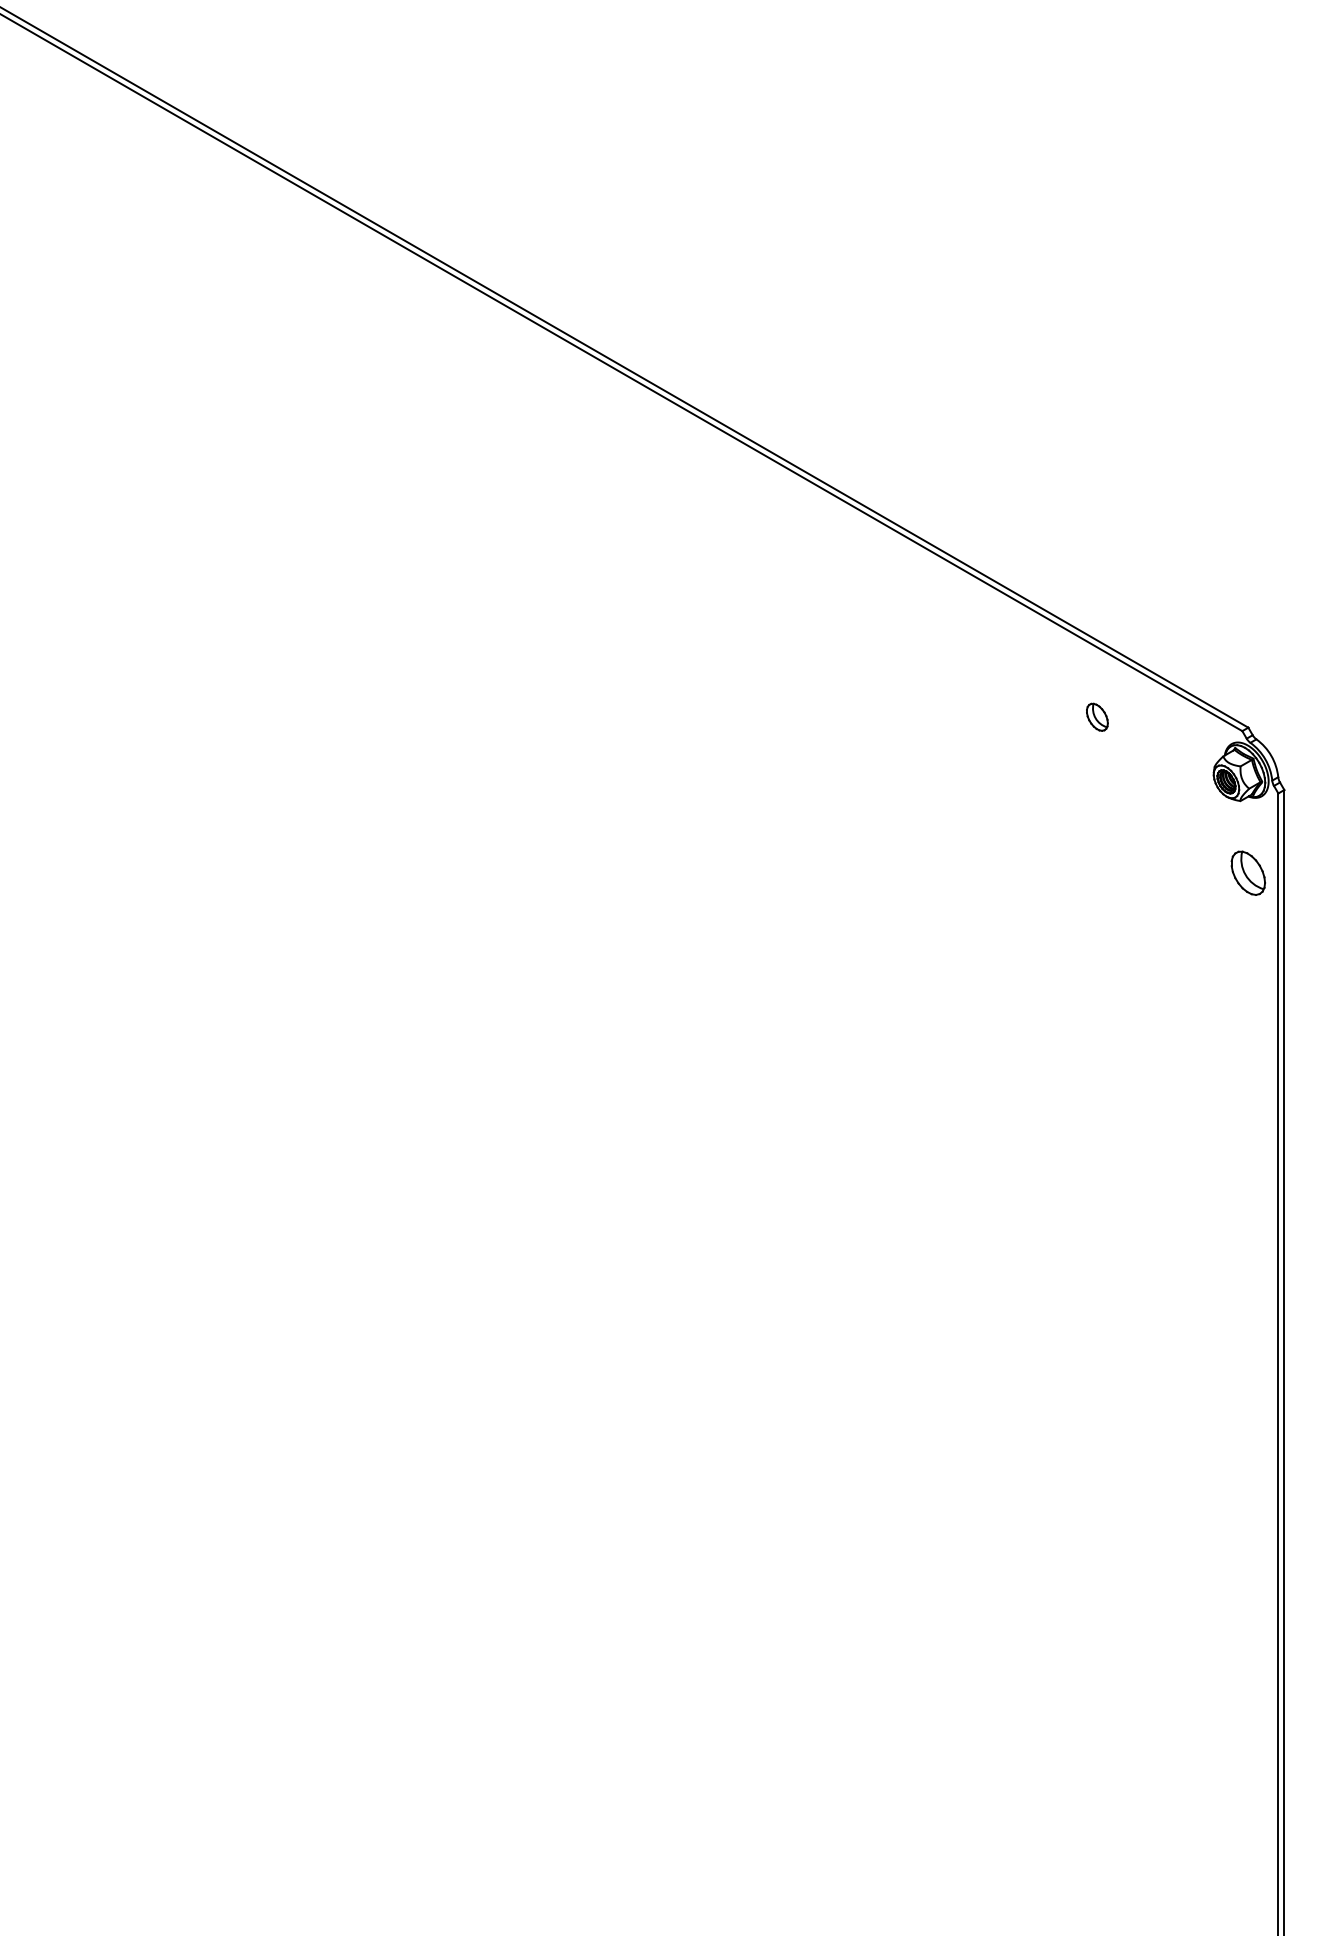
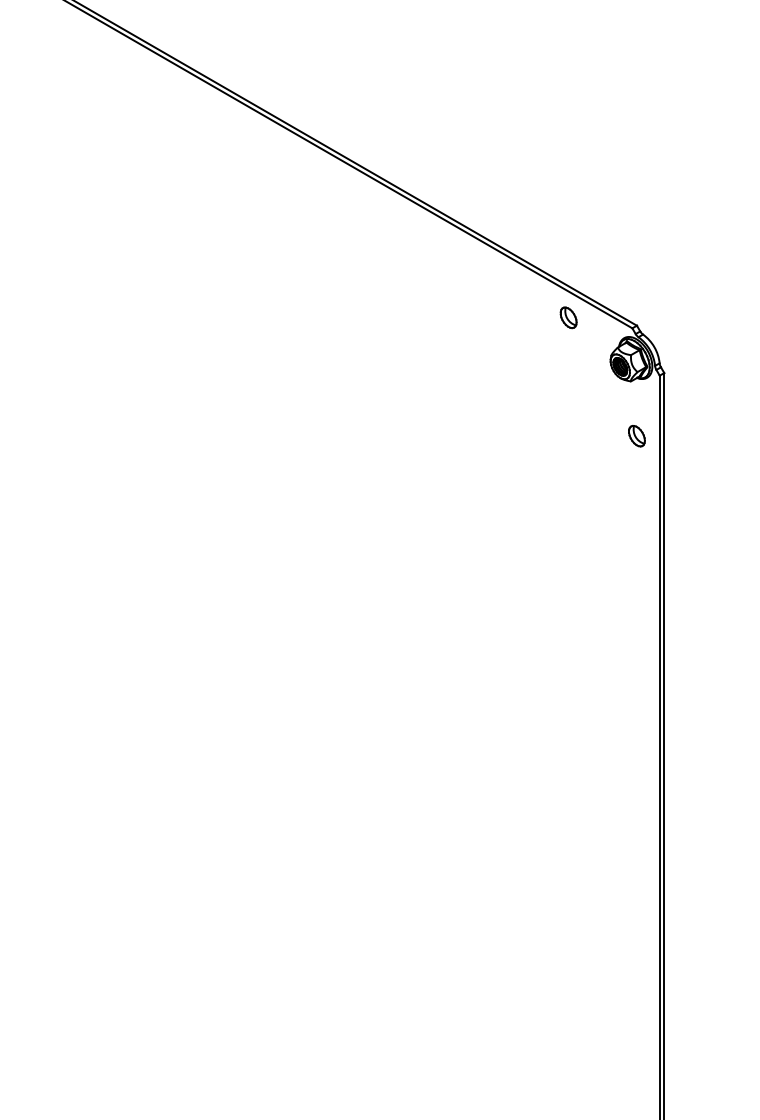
part: (1097, 716) -> (568, 317), moved
part: (1248, 872) -> (637, 435), size x0.62

